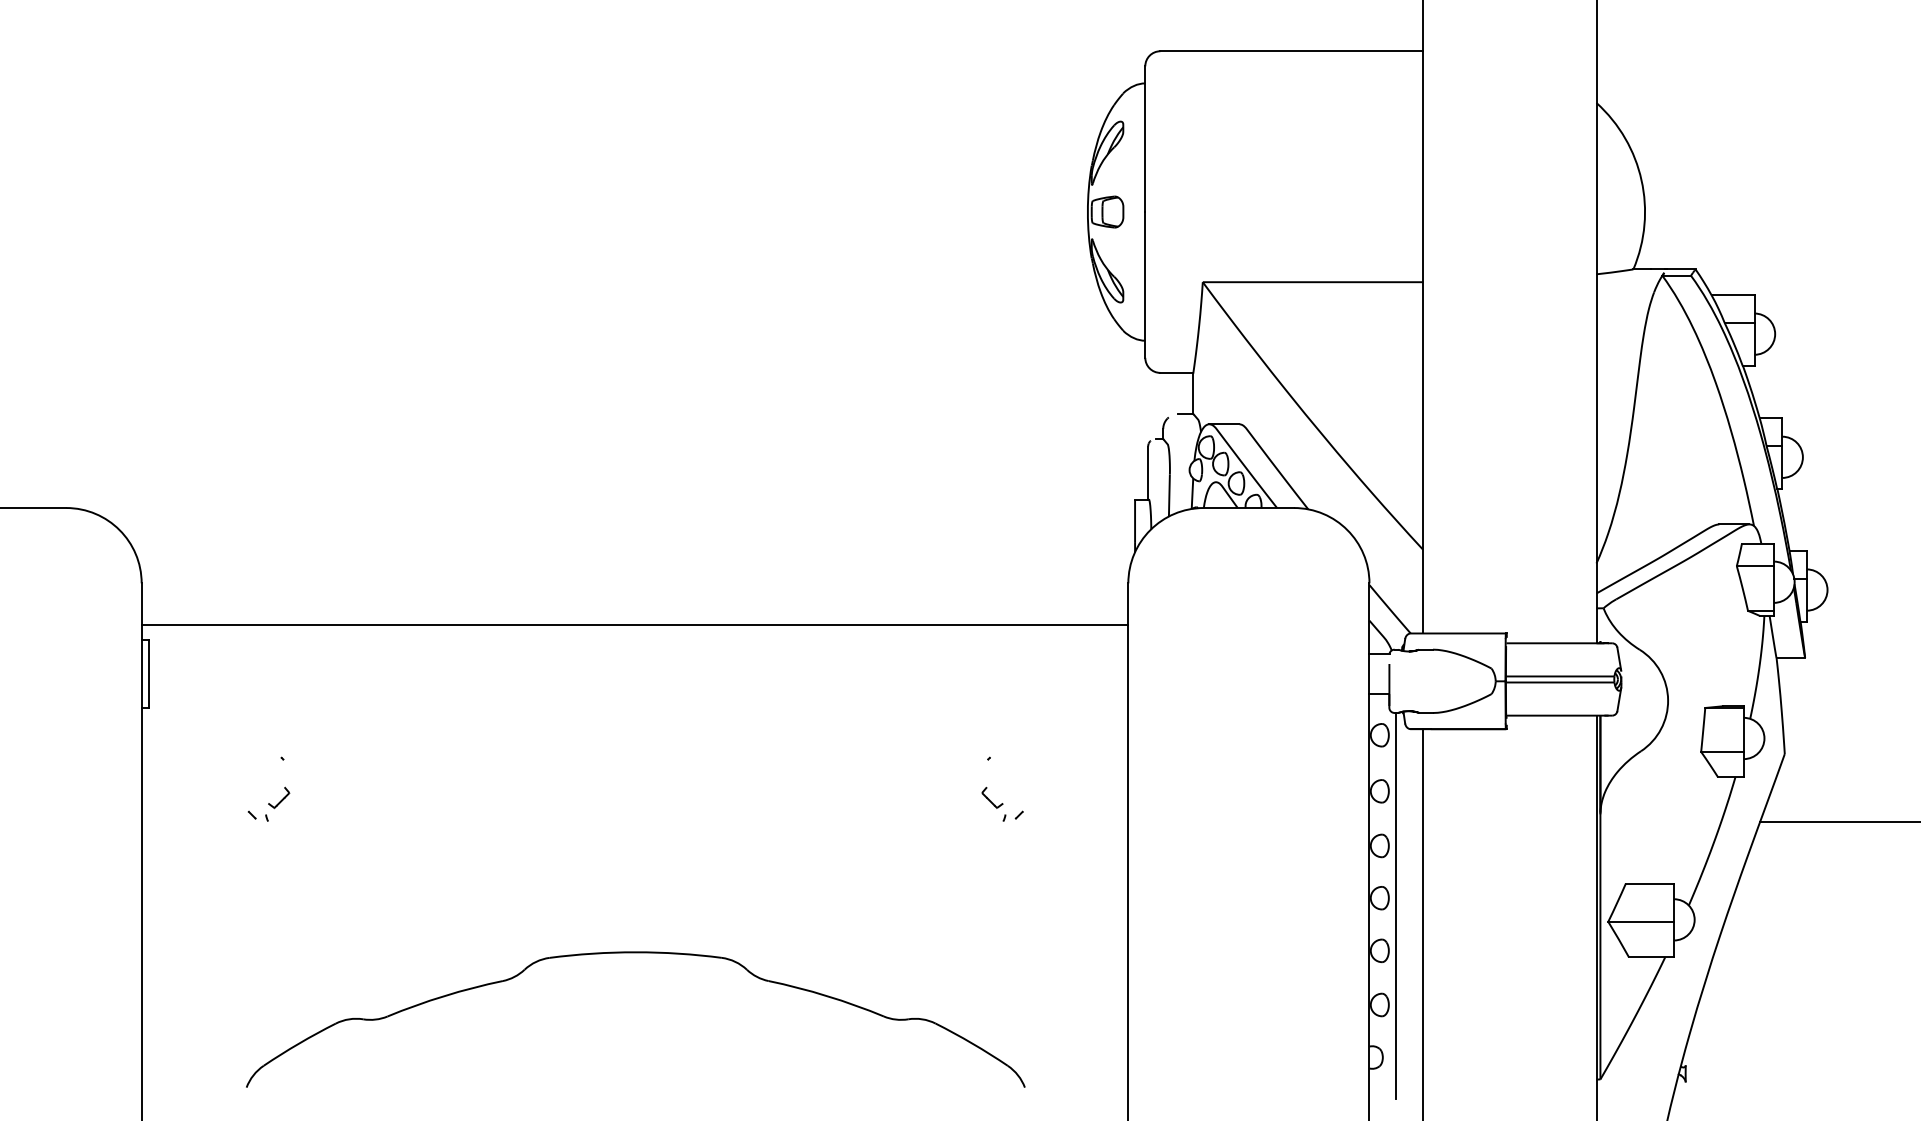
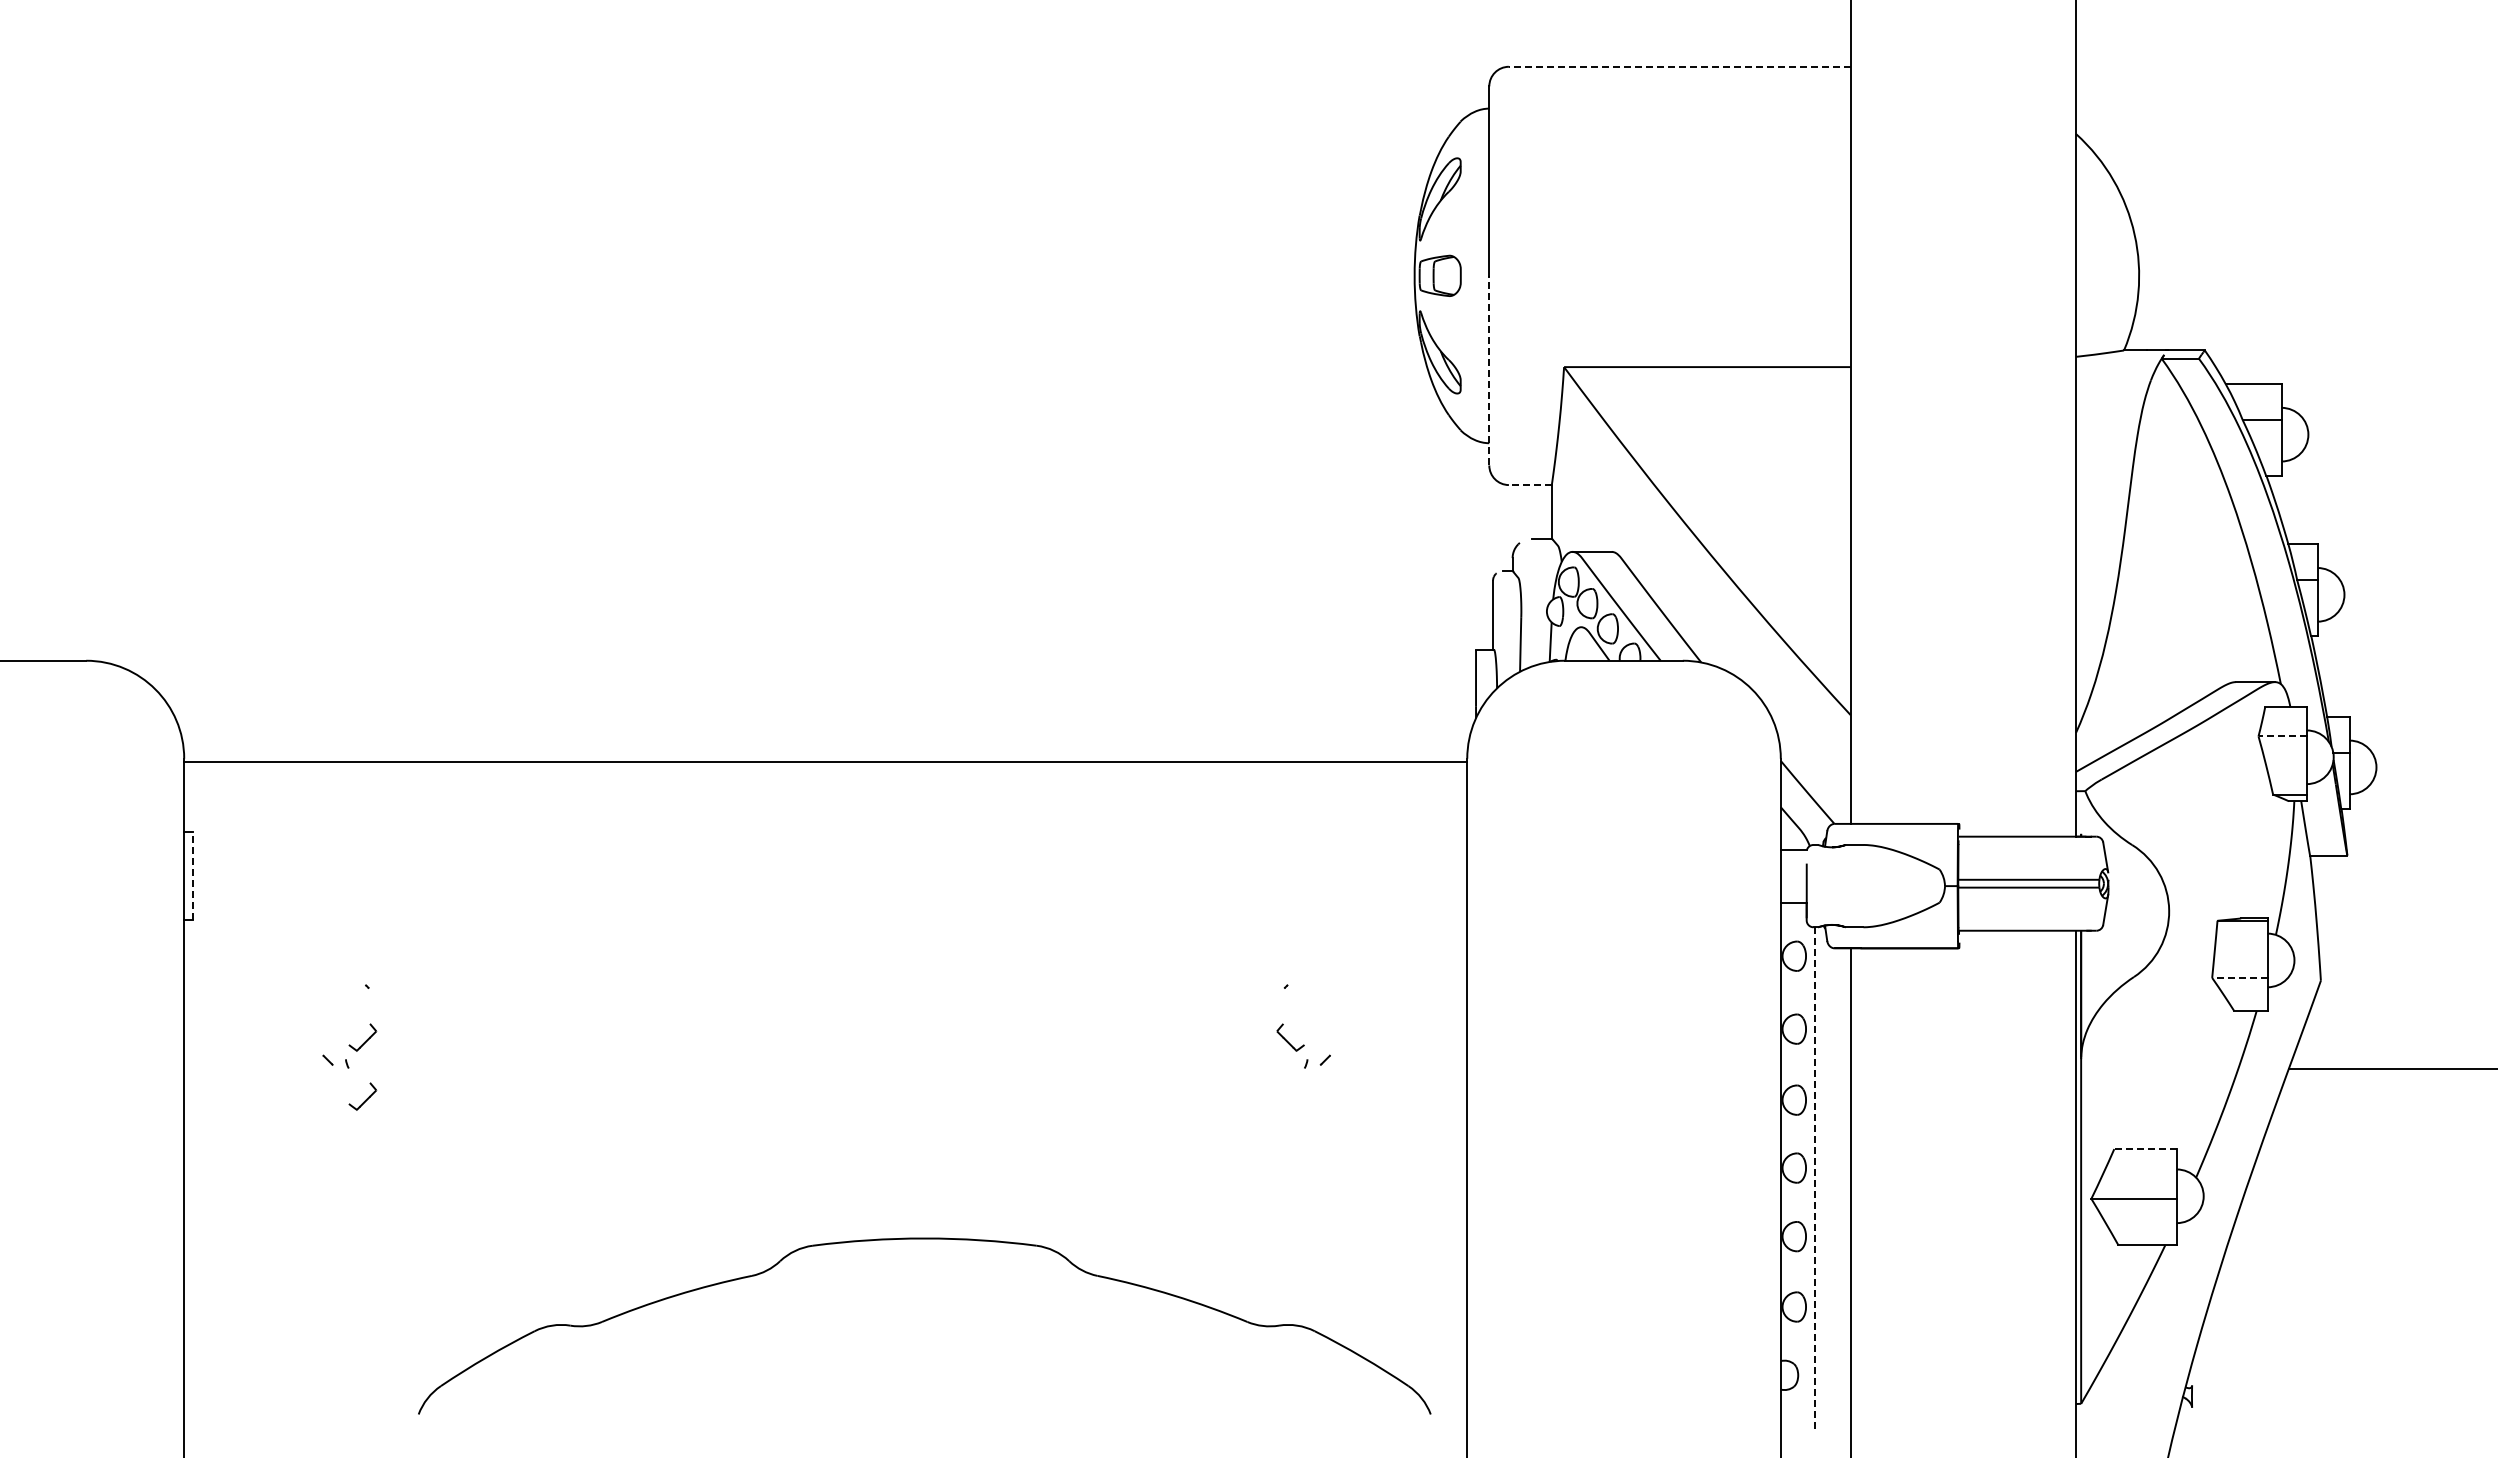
line: (1291, 51) -> (1679, 66), solid -> dashed
line: (1145, 284) -> (1489, 370), solid -> dashed
line: (1176, 373) -> (1529, 485), solid -> dashed
line: (1755, 566) -> (2282, 736), solid -> dashed
line: (634, 625) -> (825, 762), moved
line: (148, 673) -> (193, 875), solid -> dashed
line: (1722, 751) -> (2239, 977), solid -> dashed
part: (278, 843) -> (362, 1096), added
line: (1649, 883) -> (2145, 1149), solid -> dashed
line: (1395, 905) -> (1814, 1177), solid -> dashed
part: (635, 953) -> (924, 1239), moved

